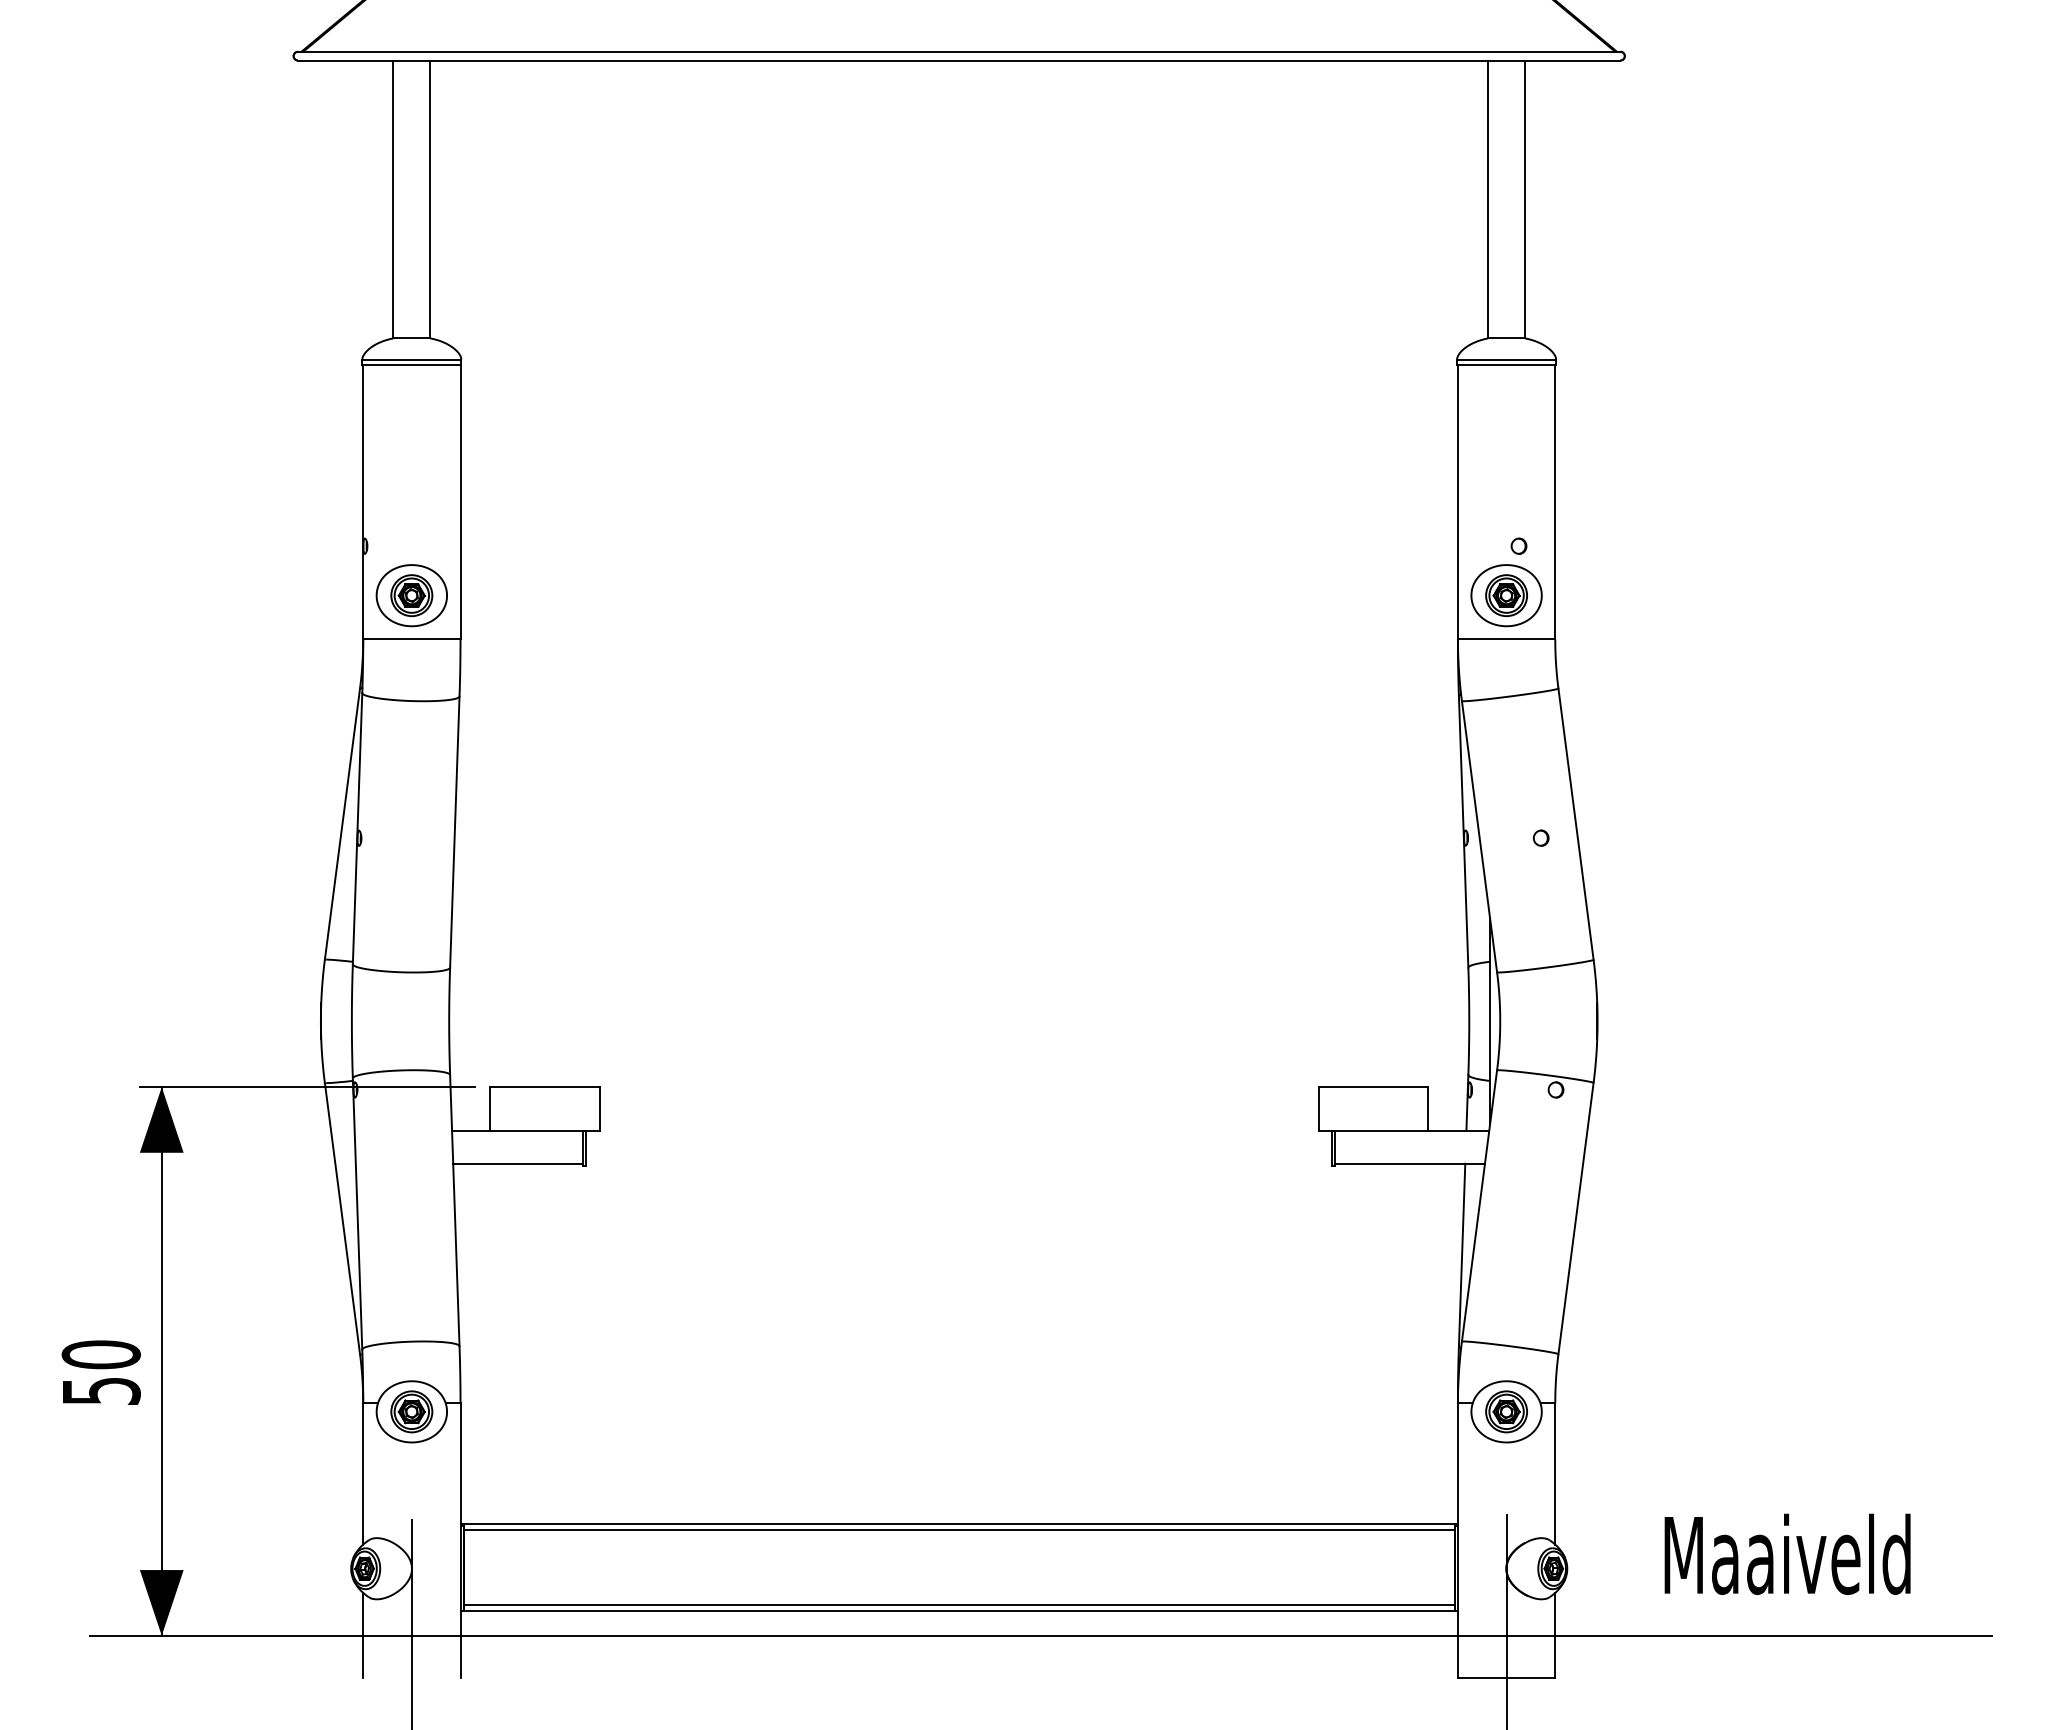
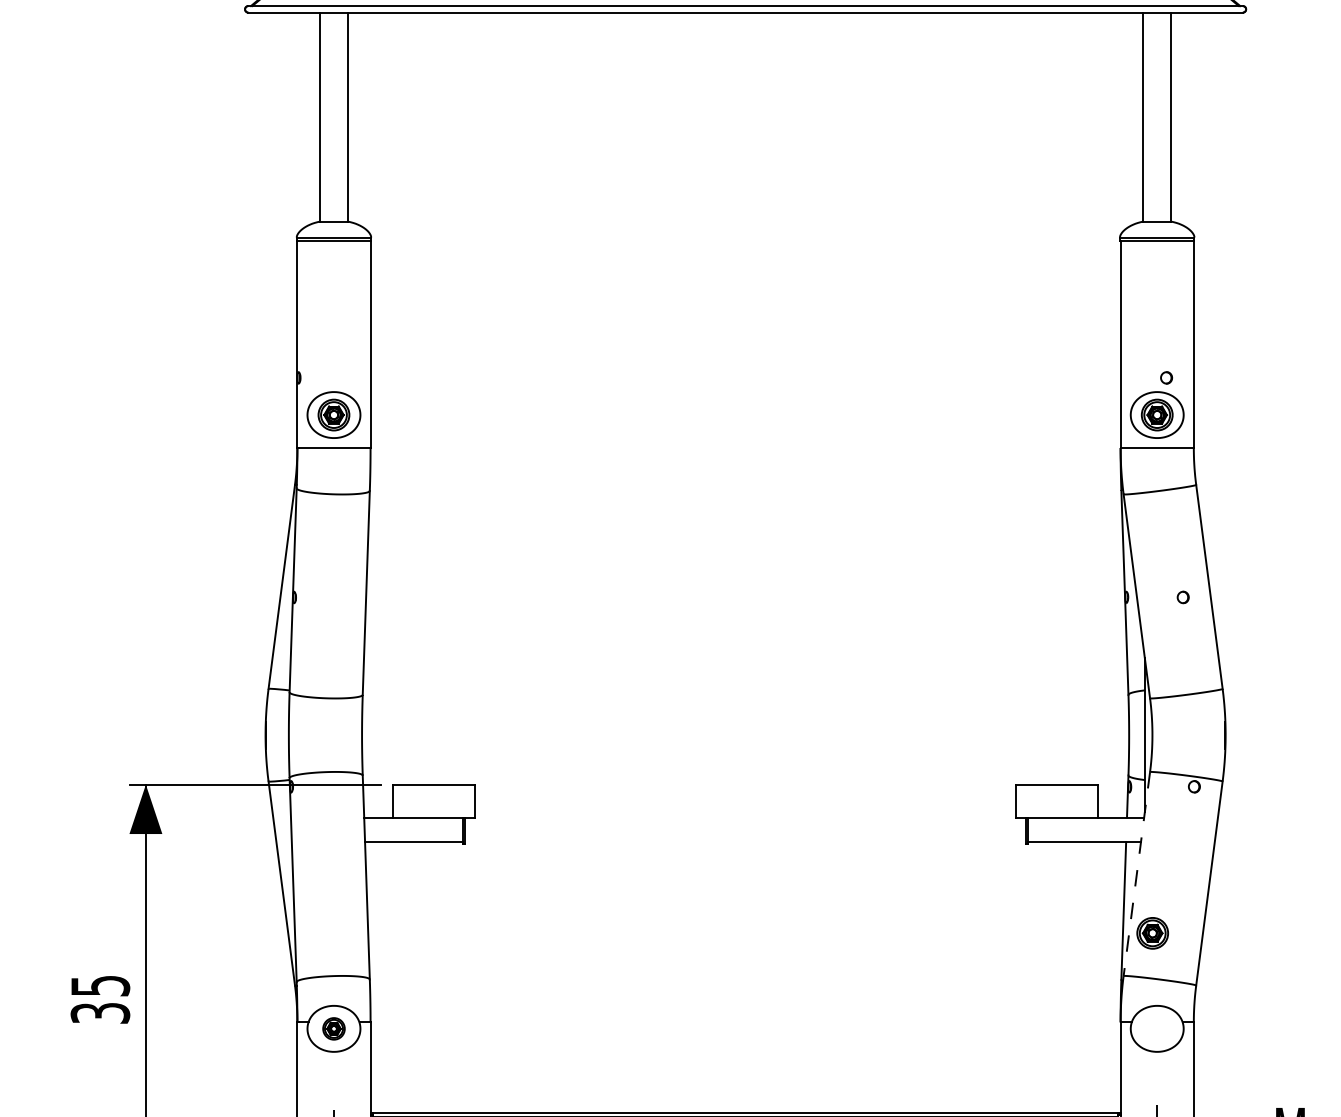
line: (1479, 1206) -> (1136, 874), solid -> dashed
text: (100, 1372) -> (99, 999), 50 -> 35
part: (411, 1411) -> (333, 1028), size x0.7
part: (1506, 1411) -> (1152, 933), moved

